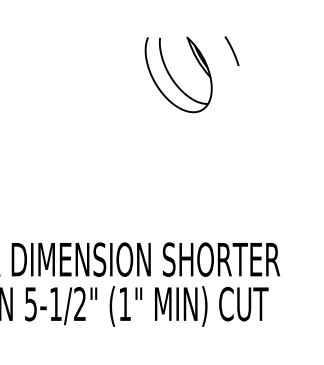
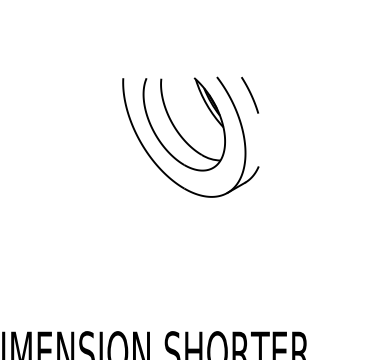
part: (159, 109) -> (160, 167), added

